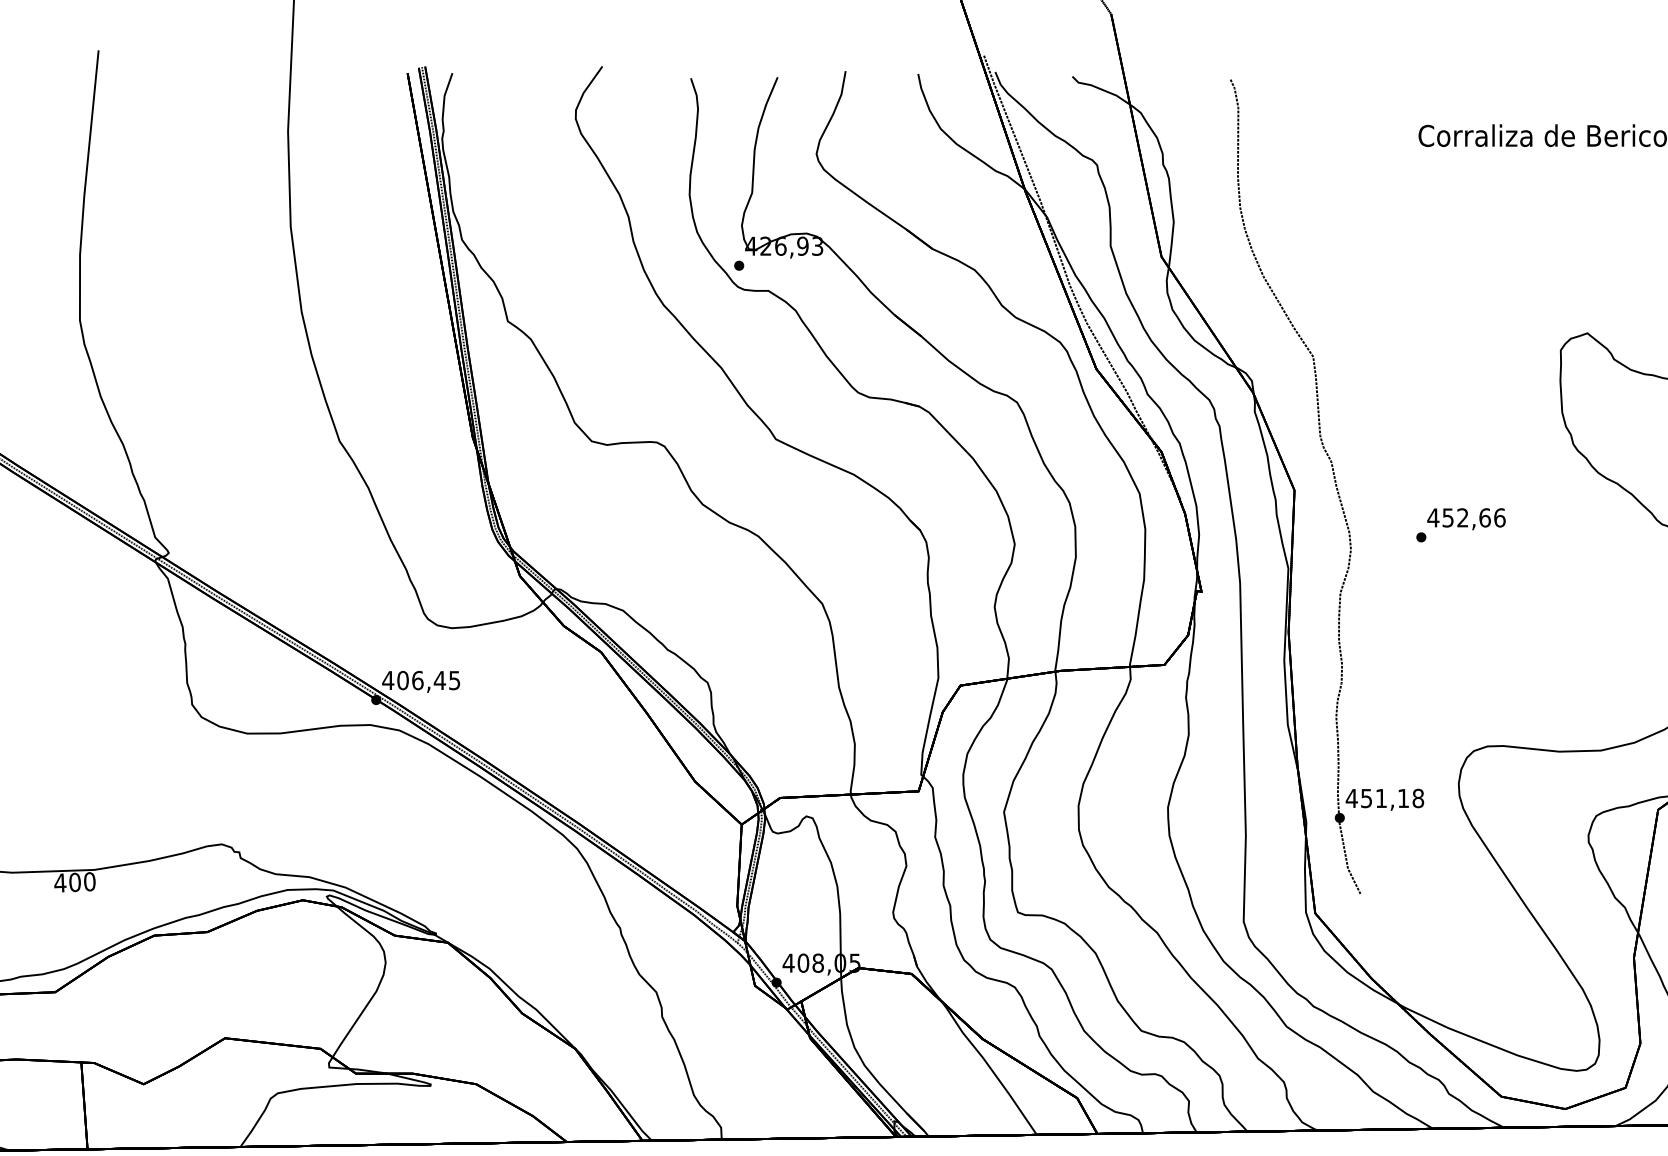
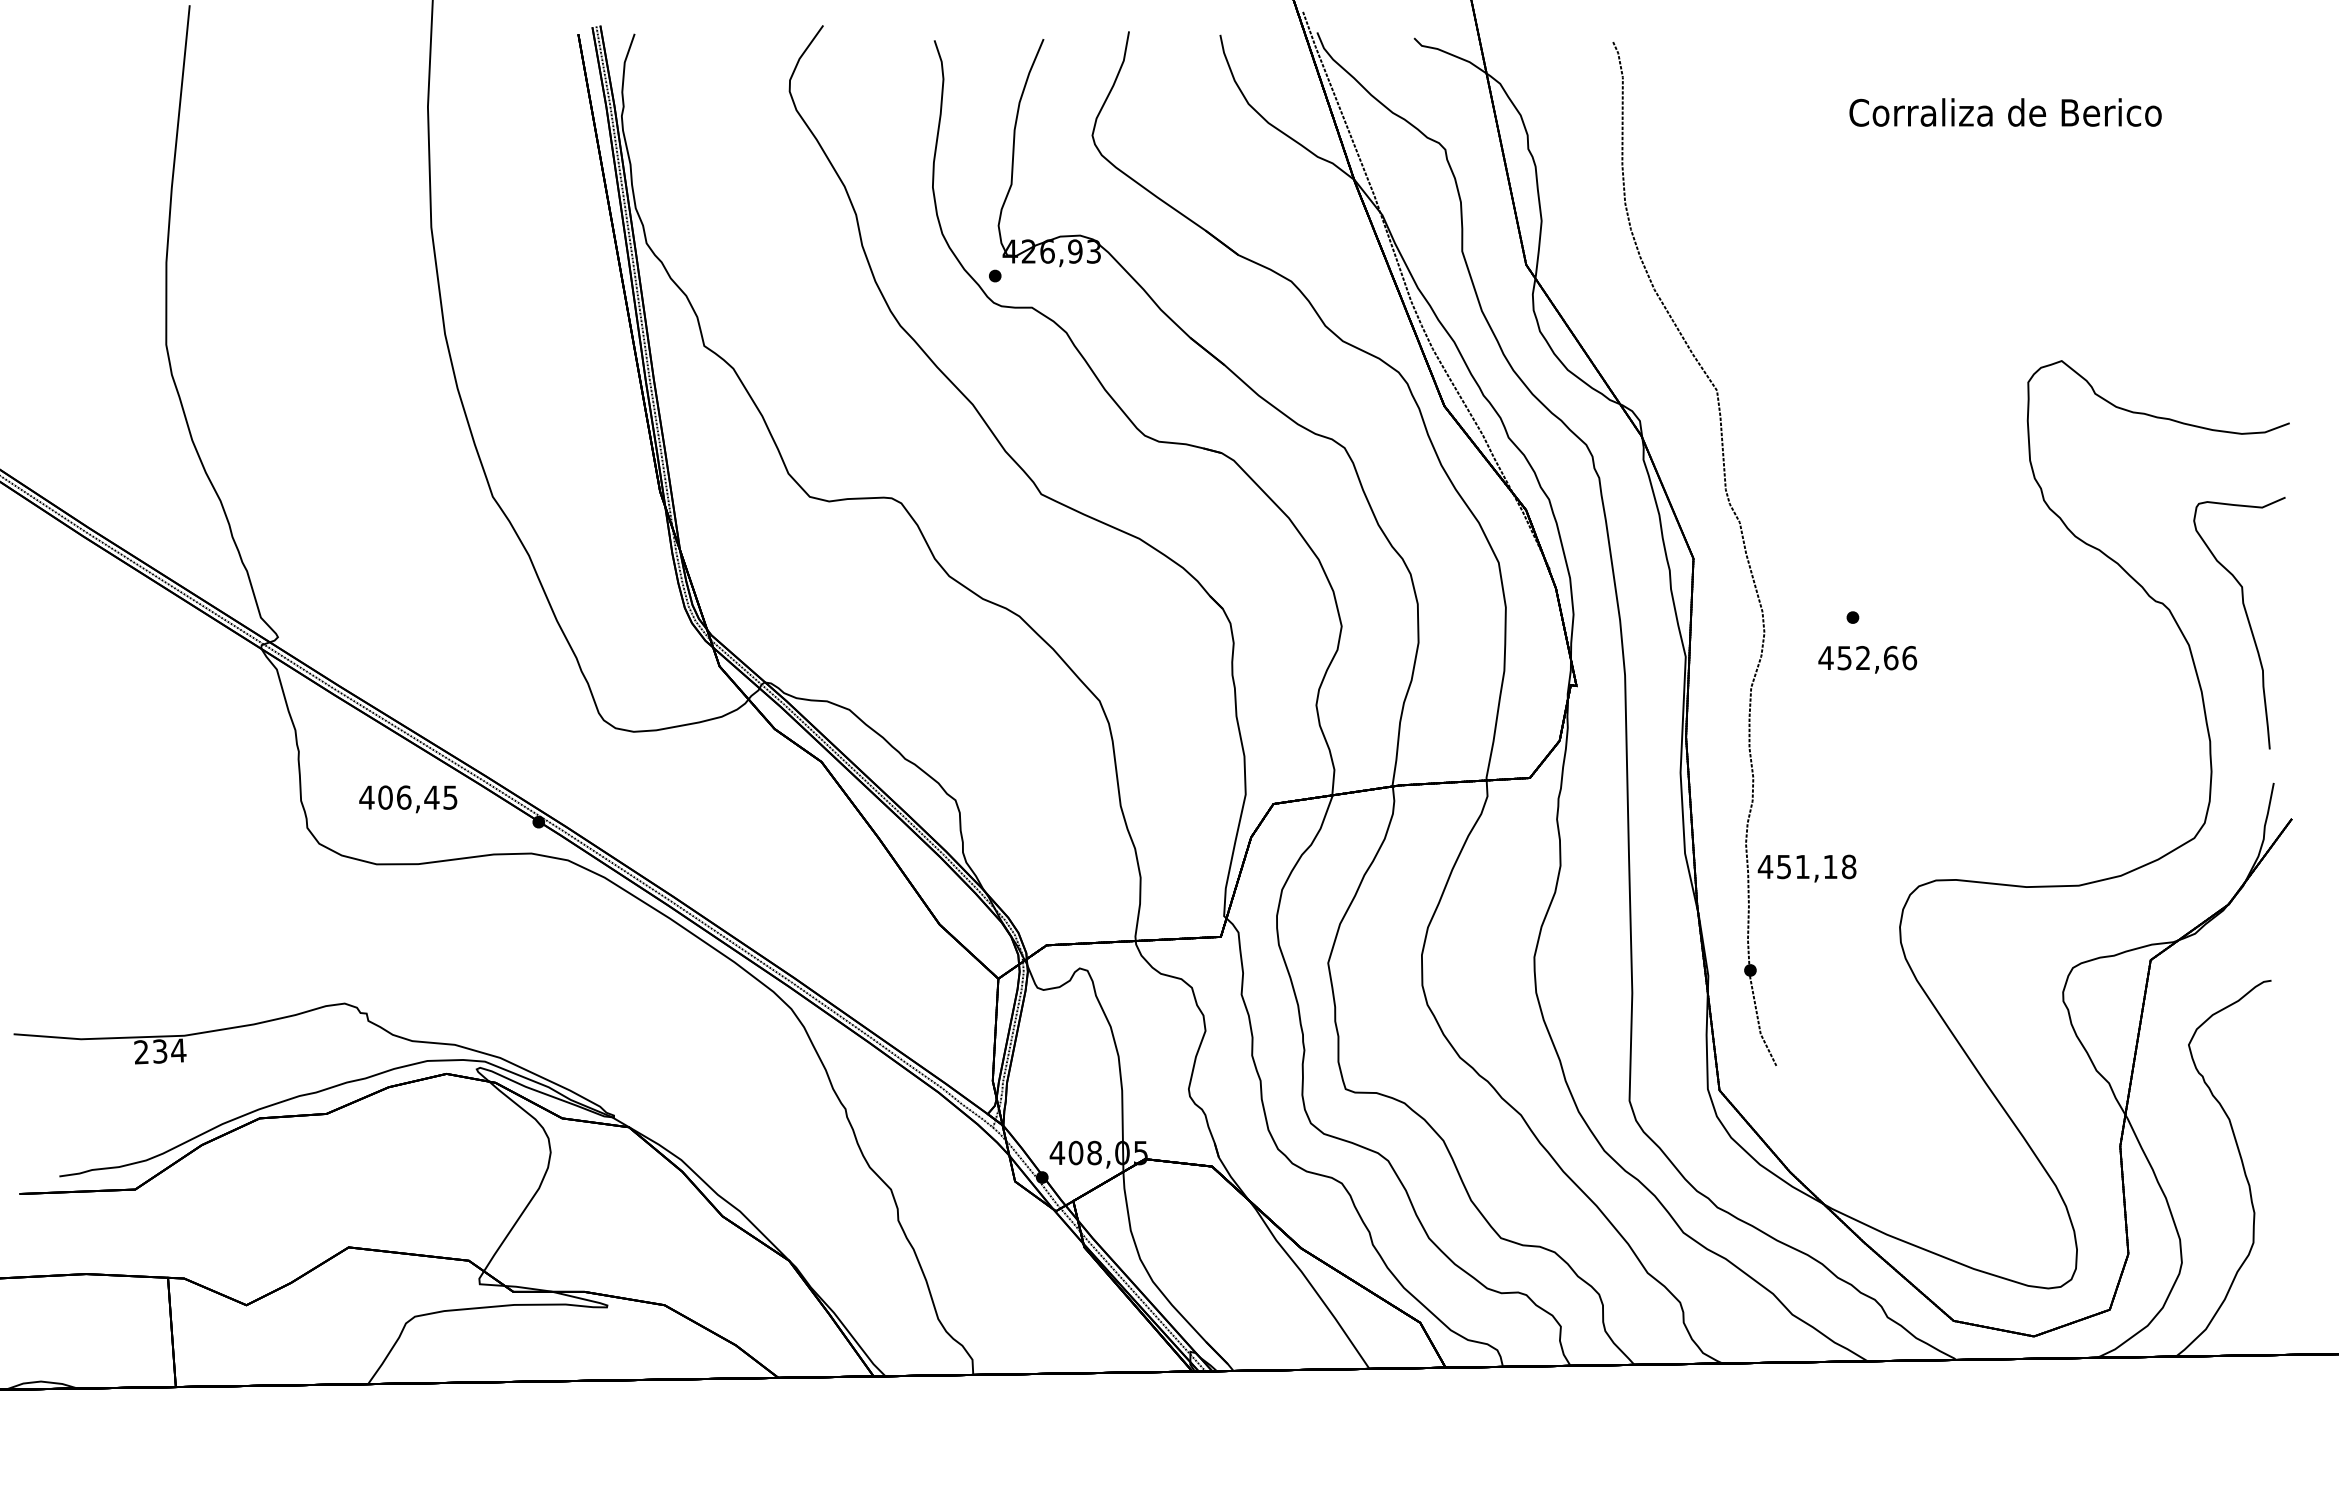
text: (1466, 518) -> (1867, 659), moved
text: (421, 682) -> (408, 799), moved
text: (1384, 799) -> (1806, 868), moved
text: (75, 882) -> (160, 1051), 400 -> 234

